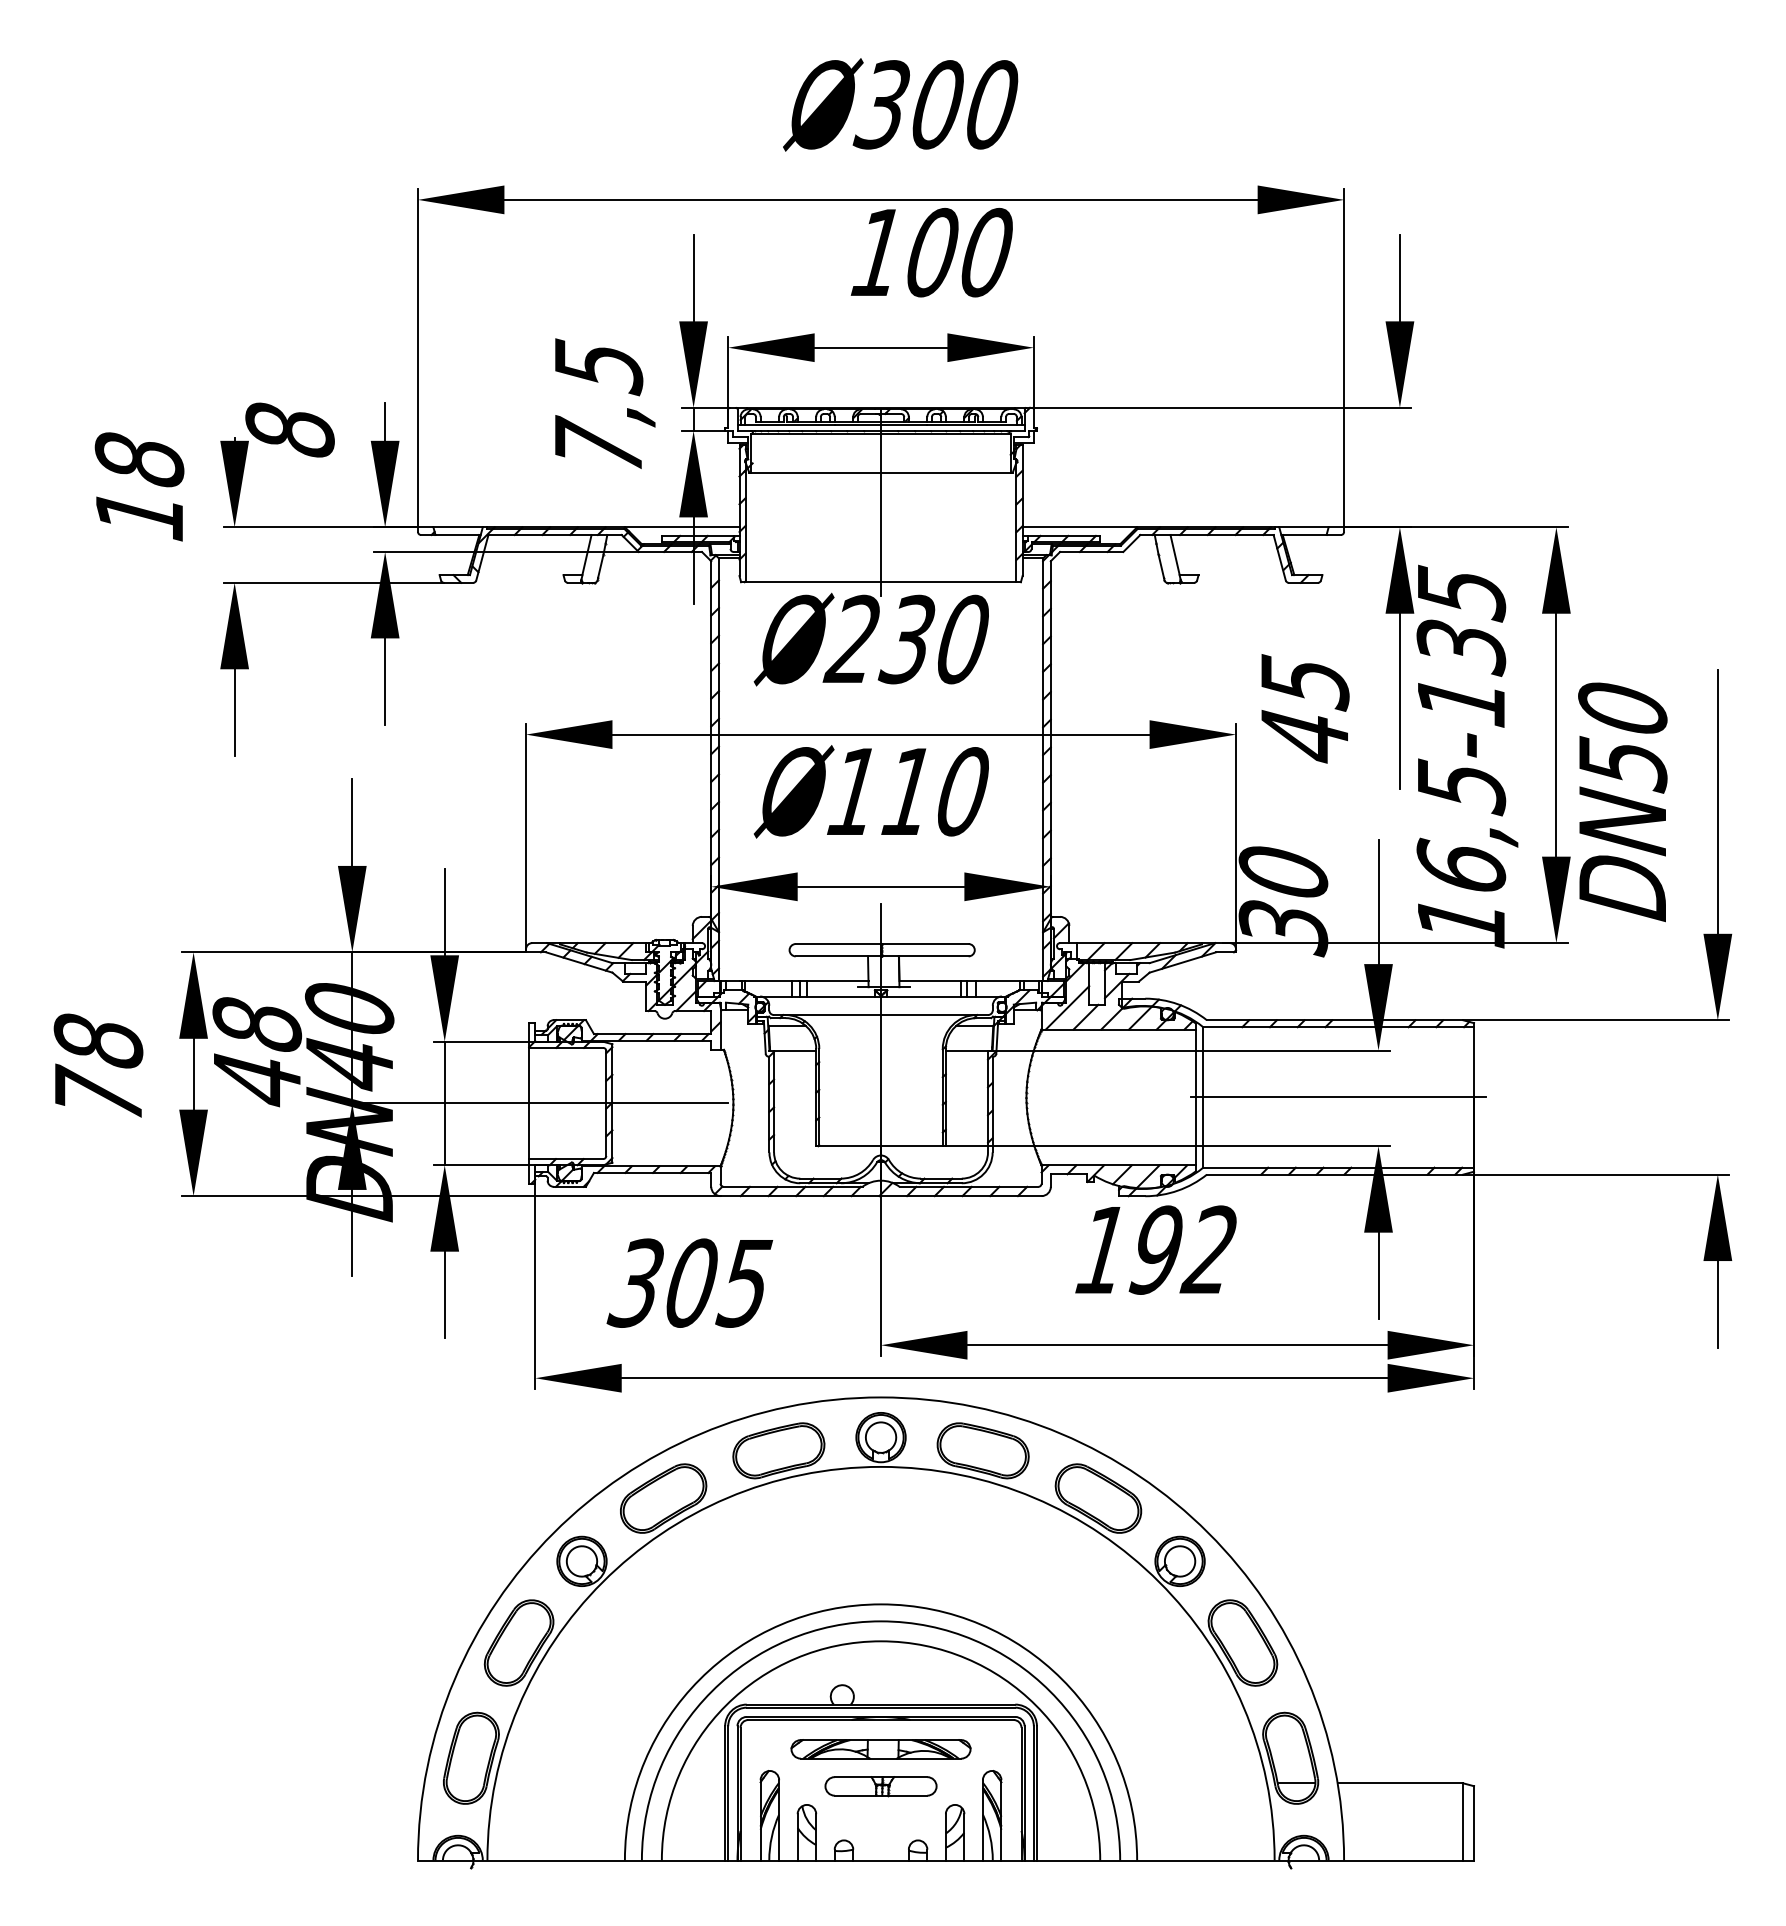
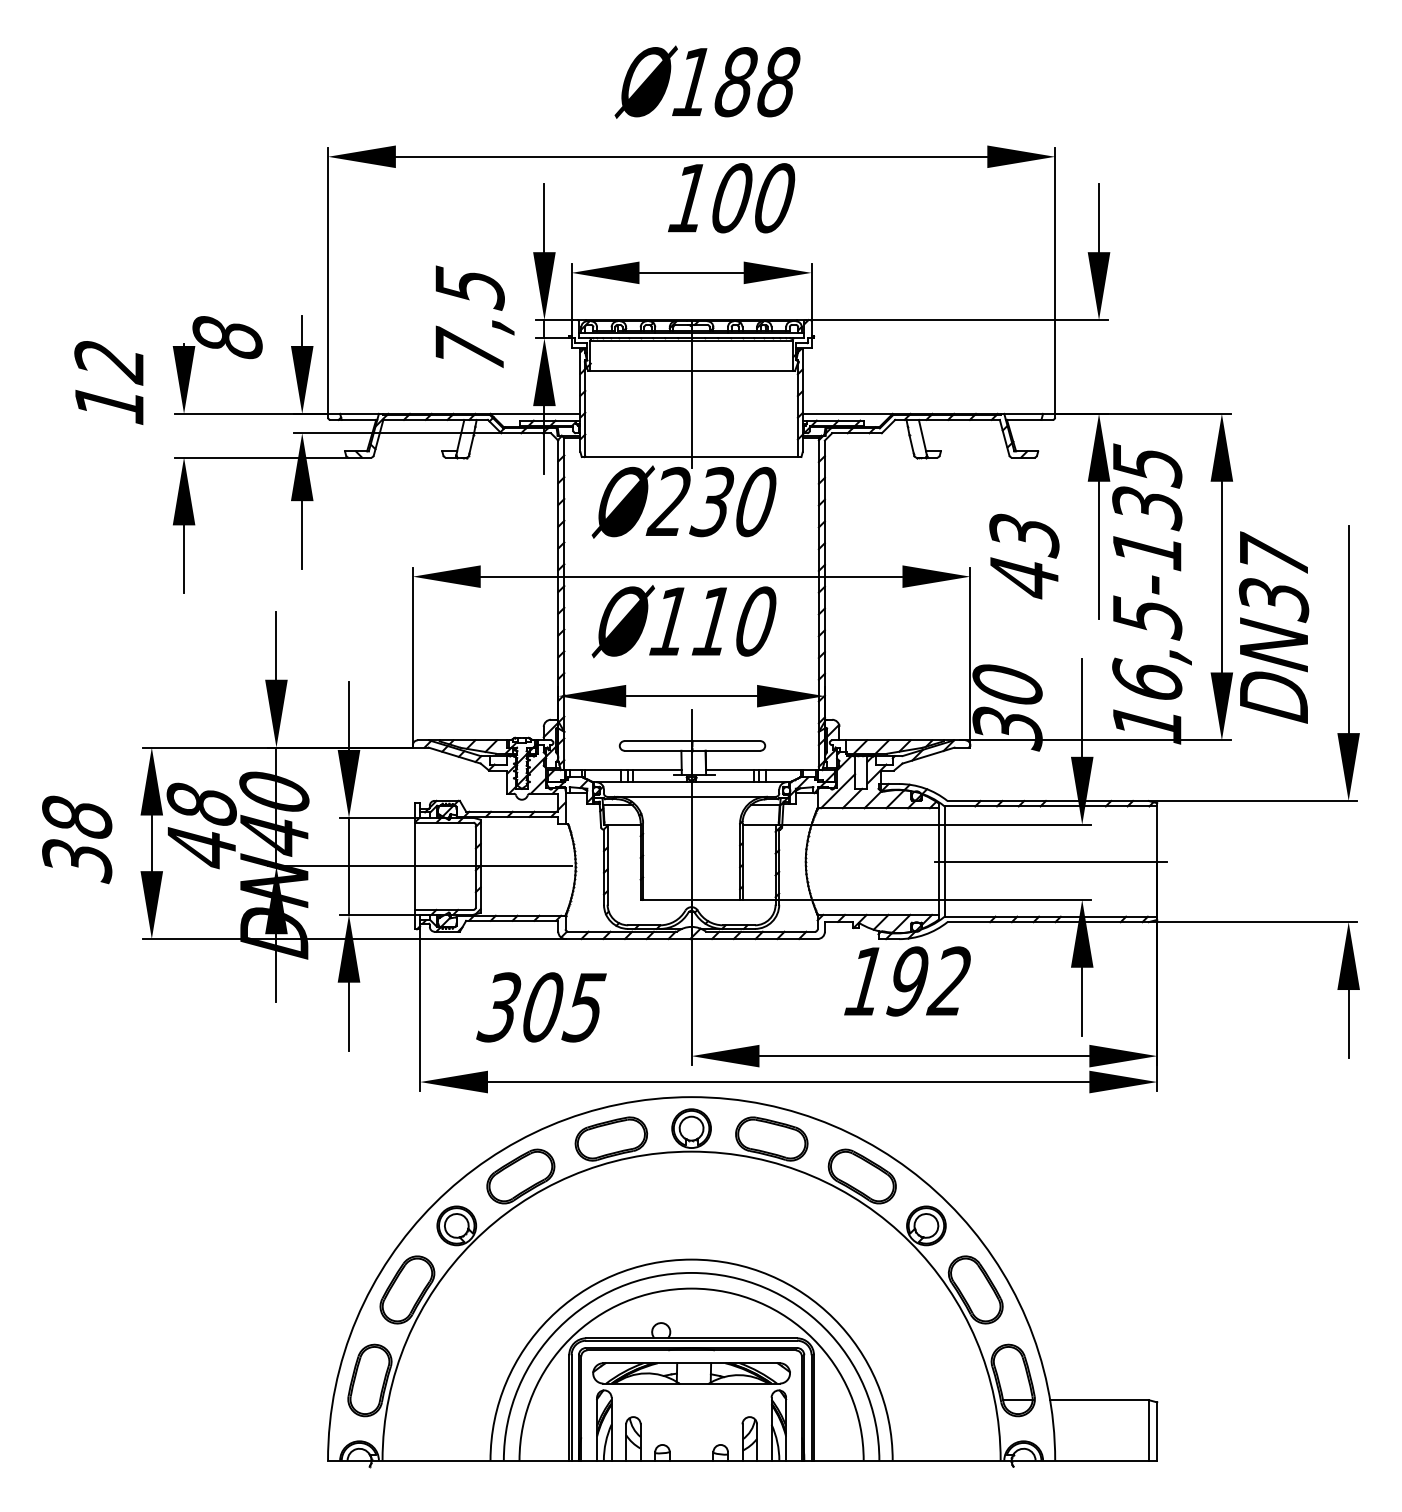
text: (935, 104) -> (734, 81), 300 -> 188
text: (139, 461) -> (109, 362), 18 -> 12
text: (1304, 682) -> (1024, 535), 45 -> 43
text: (1622, 734) -> (1273, 576), DN50 -> DN37
text: (98, 1094) -> (77, 859), 78 -> 38
part: (880, 1749) -> (691, 1373), size x1.4
part: (880, 1786) -> (691, 1402), removed

